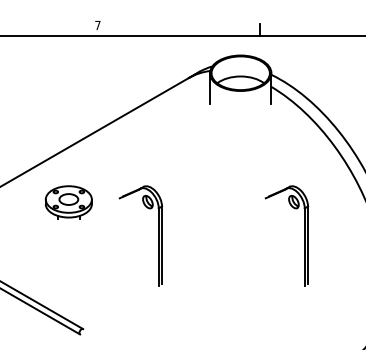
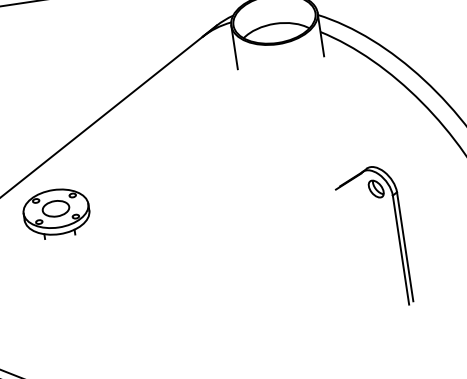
part: (68, 202) -> (56, 213), moved
part: (158, 235) -> (193, 264), removed

